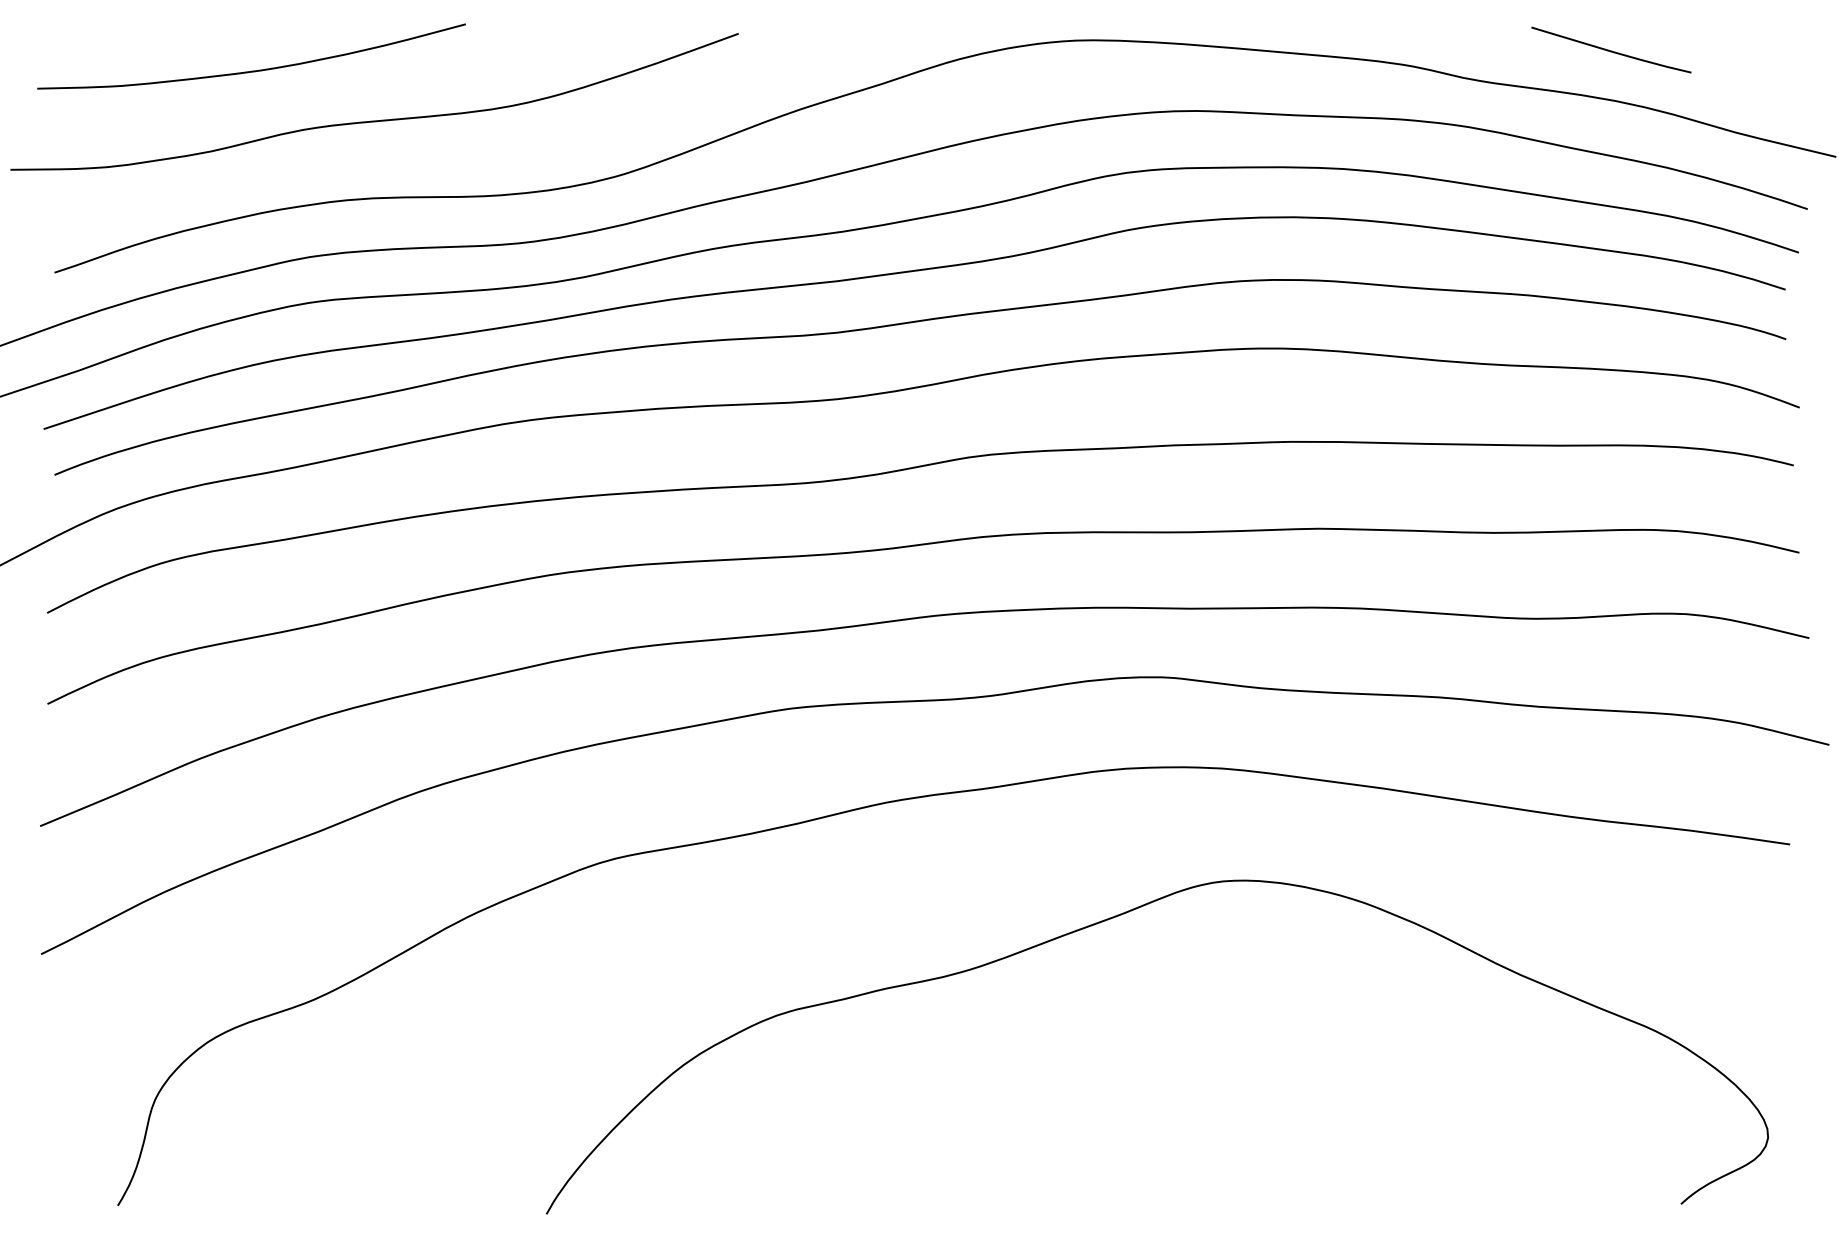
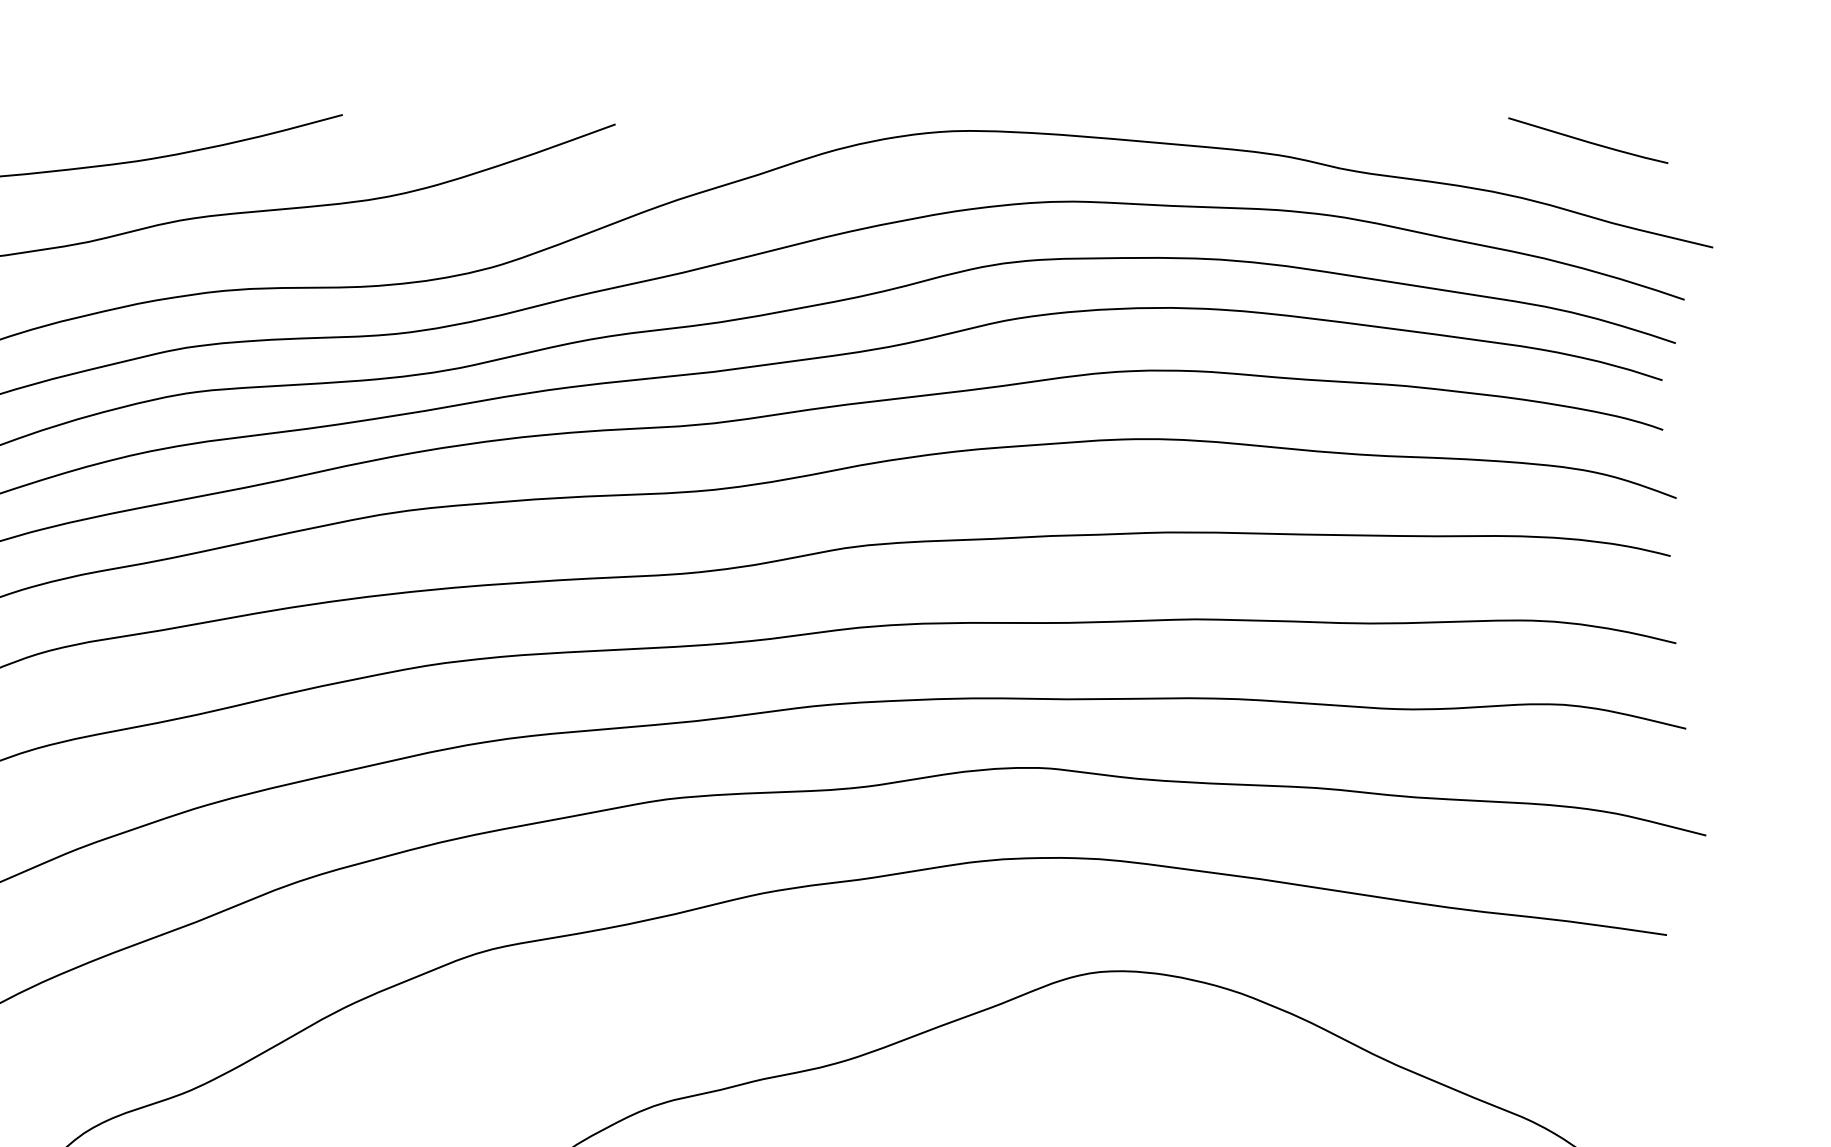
line: (1611, 50) -> (1588, 141), moved

